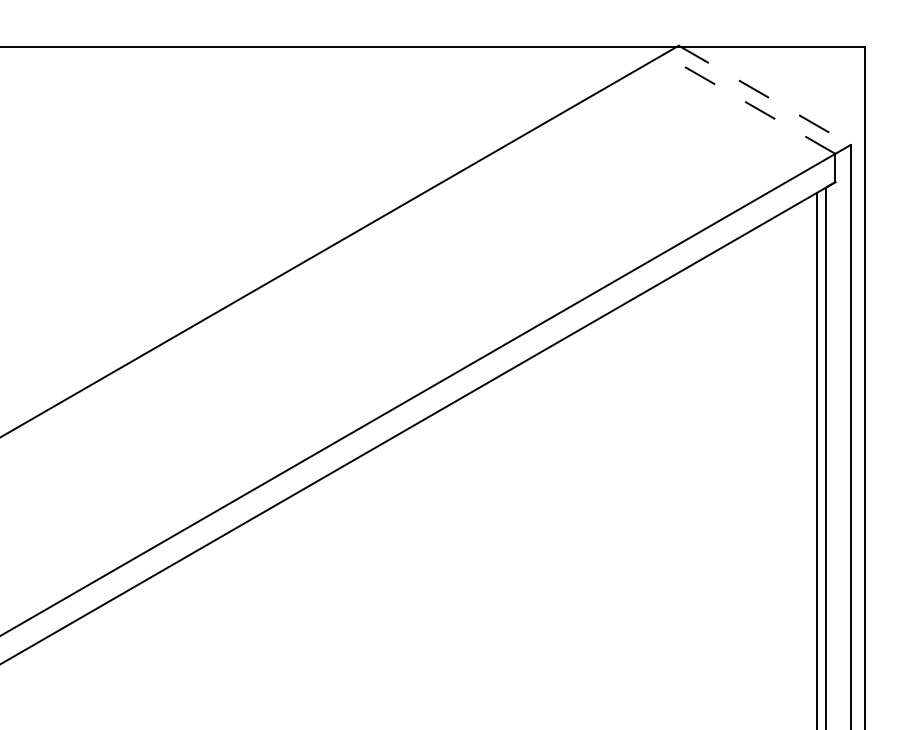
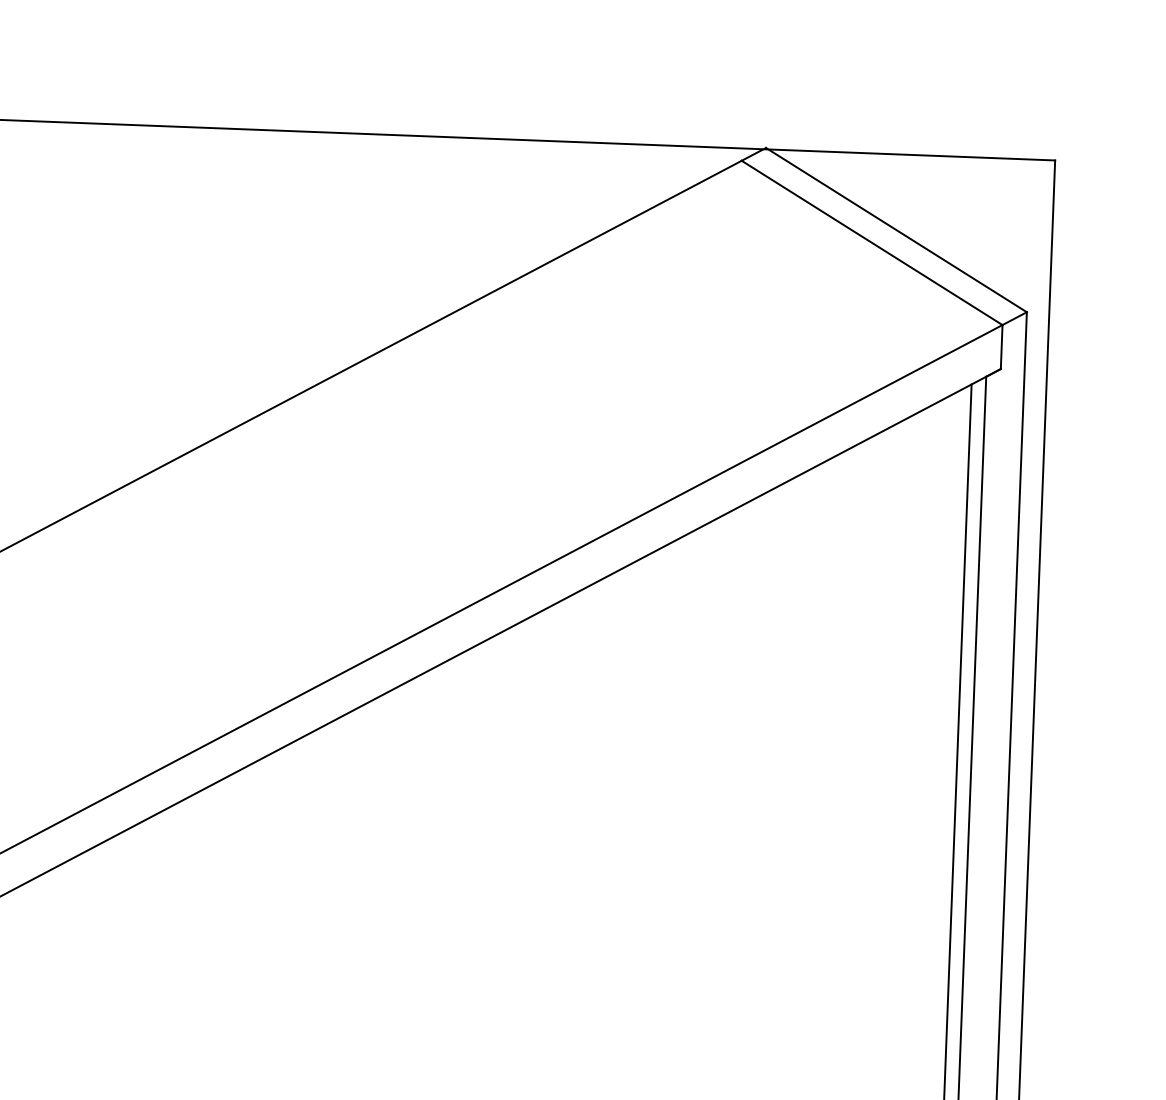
line: (765, 95) -> (897, 230), dashed -> solid
line: (748, 103) -> (870, 241), dashed -> solid

